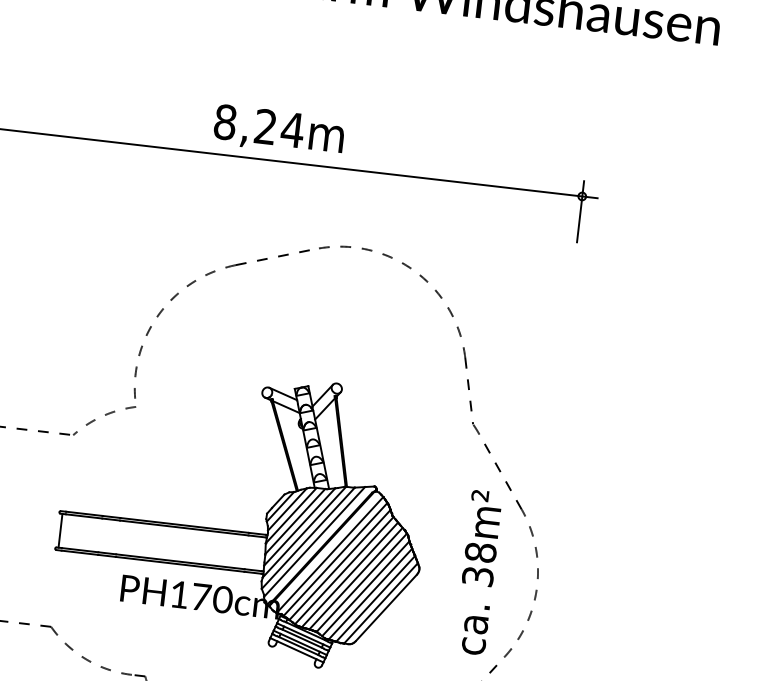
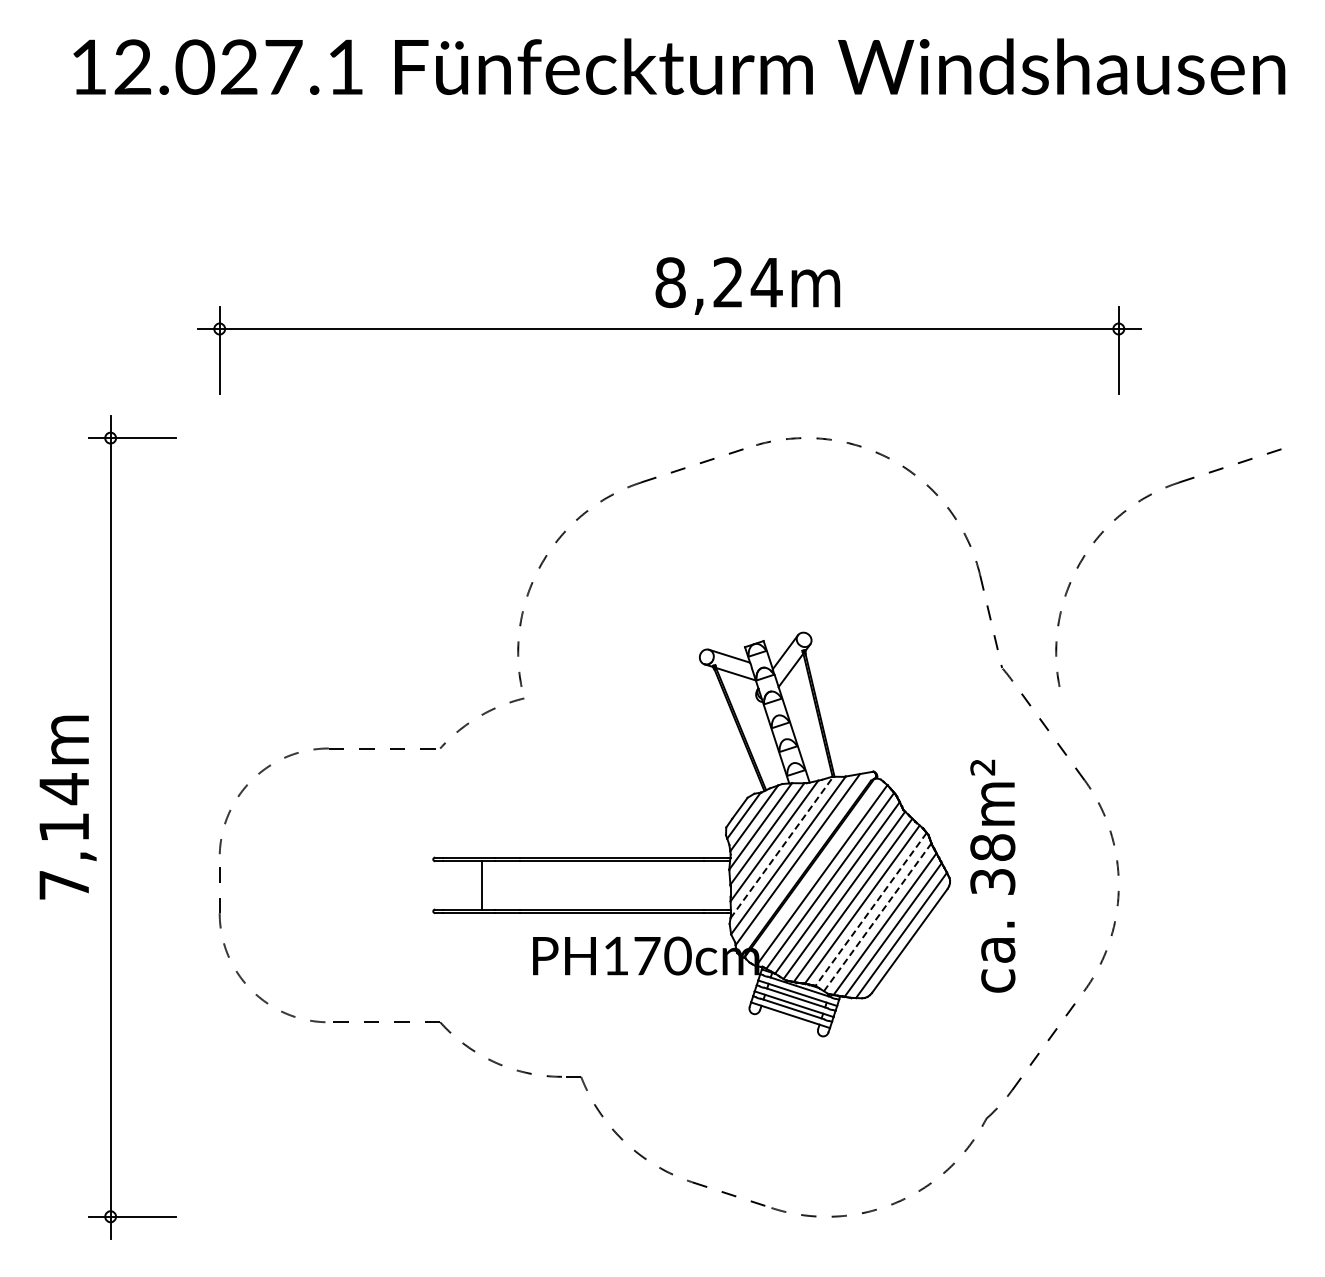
text: (278, 130) -> (747, 285), moved
part: (572, 325) -> (1125, 512), added
line: (60, 530) -> (481, 885), moved
line: (304, 532) -> (782, 847), solid -> dashed
text: (478, 572) -> (992, 875), moved
line: (362, 582) -> (871, 909), solid -> dashed
line: (365, 588) -> (877, 917), solid -> dashed

